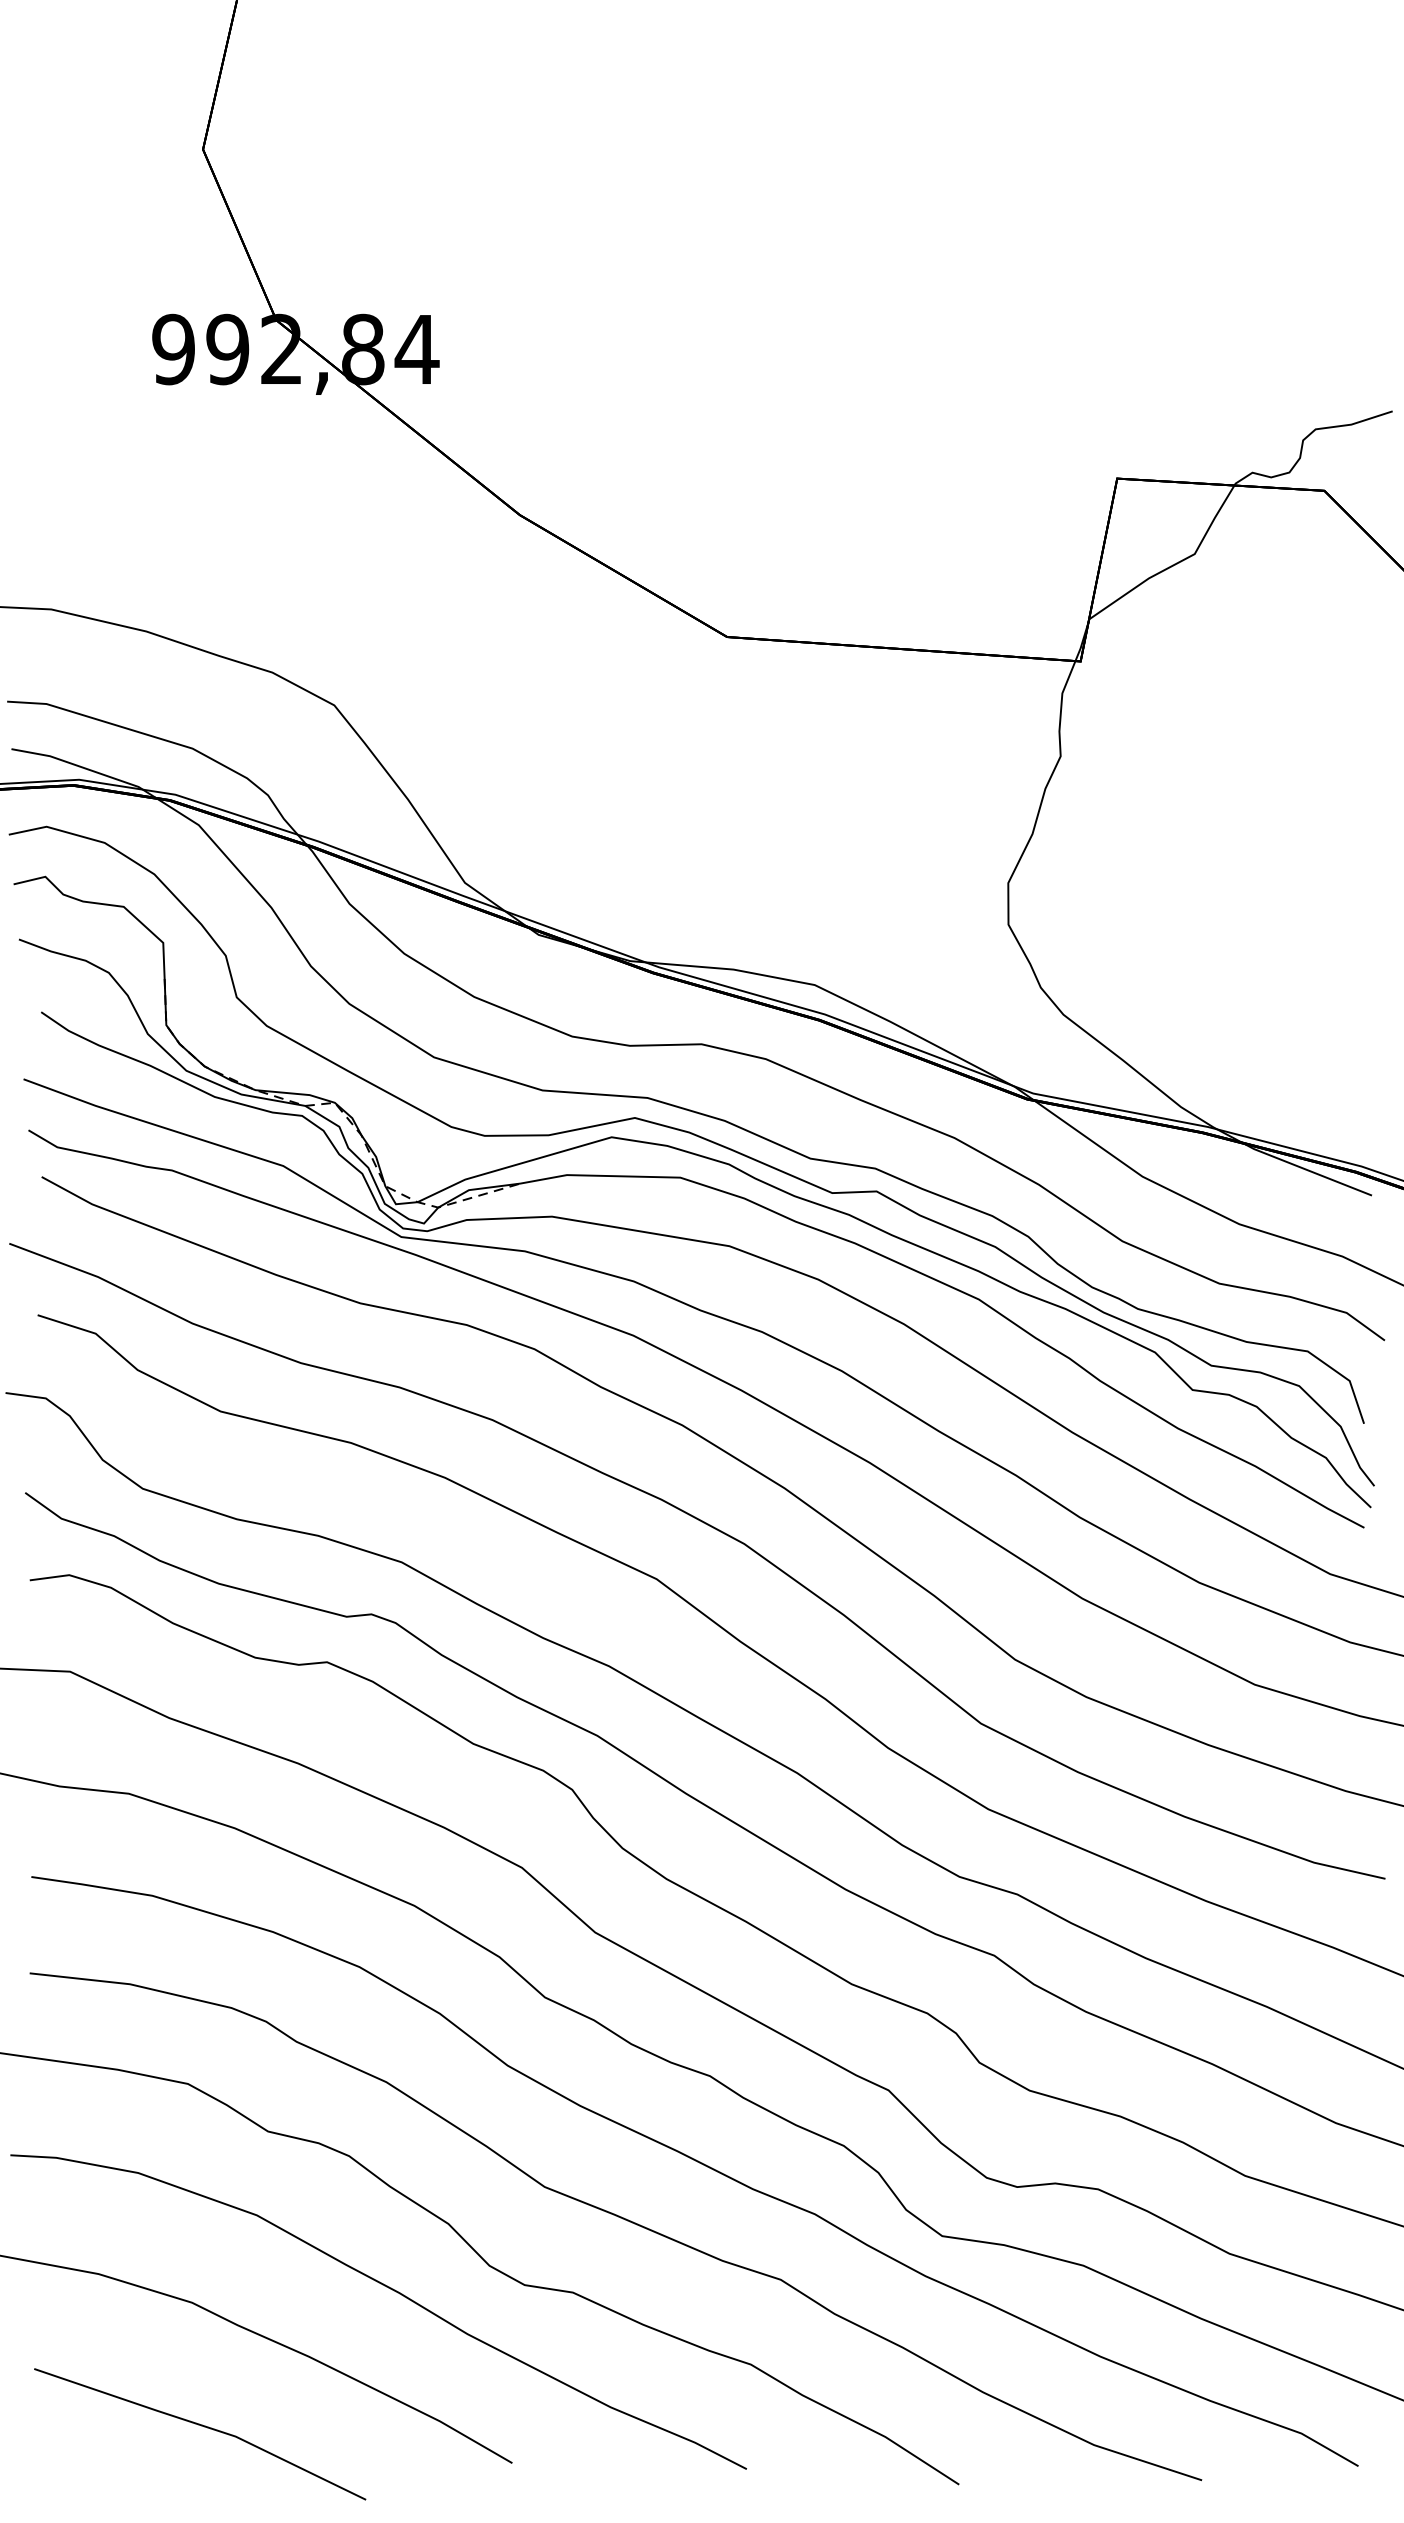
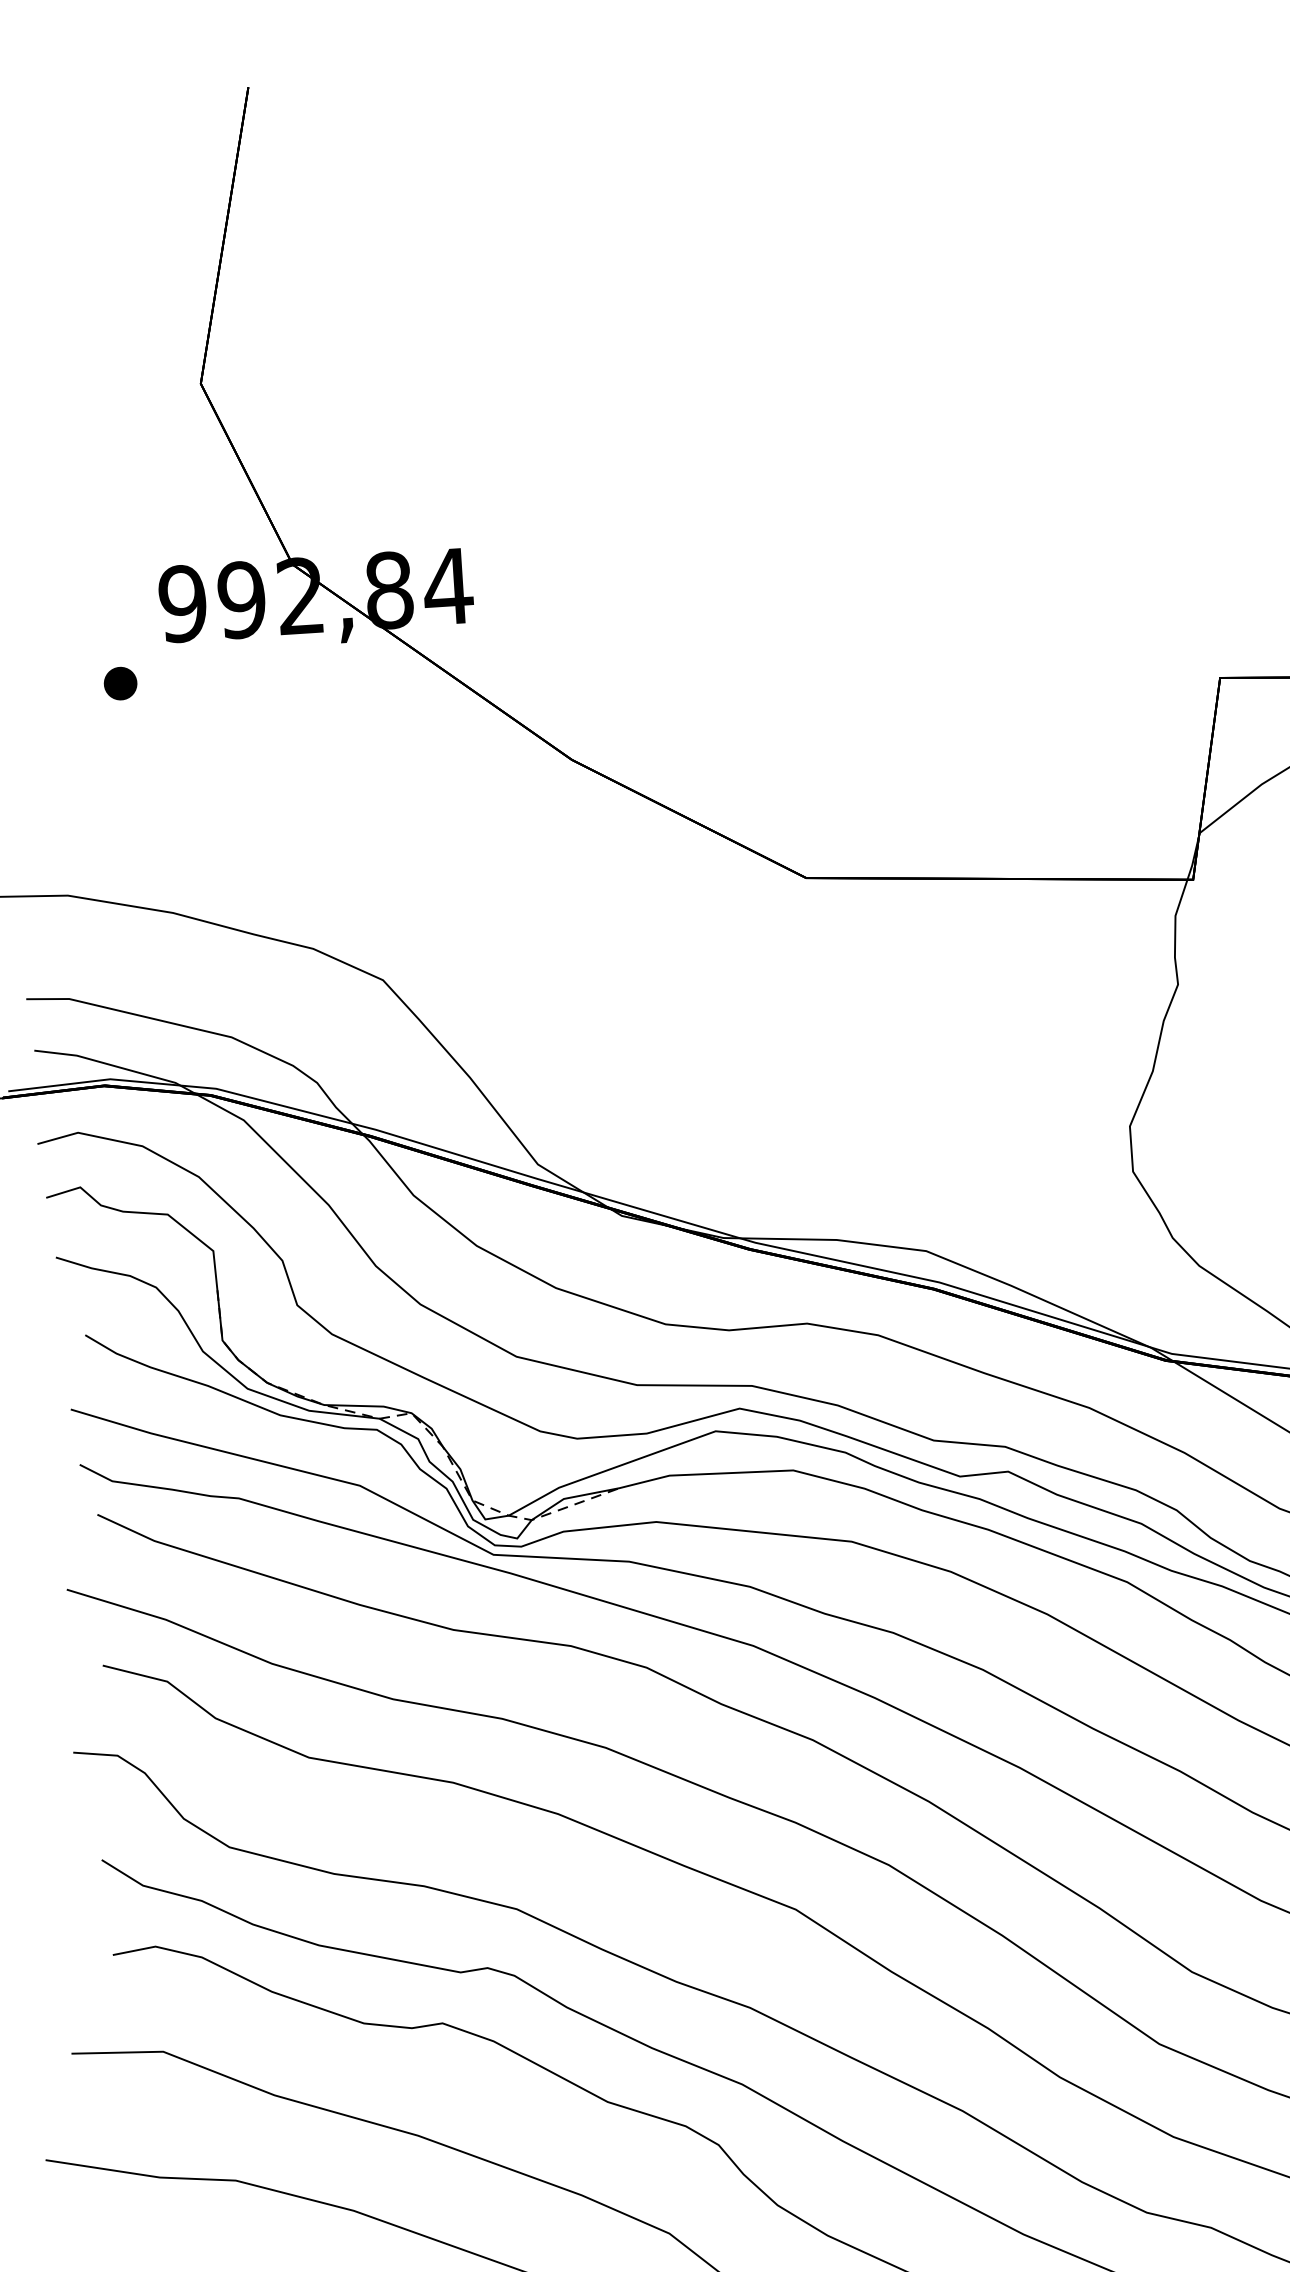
part: (111, 418) -> (120, 683), added

